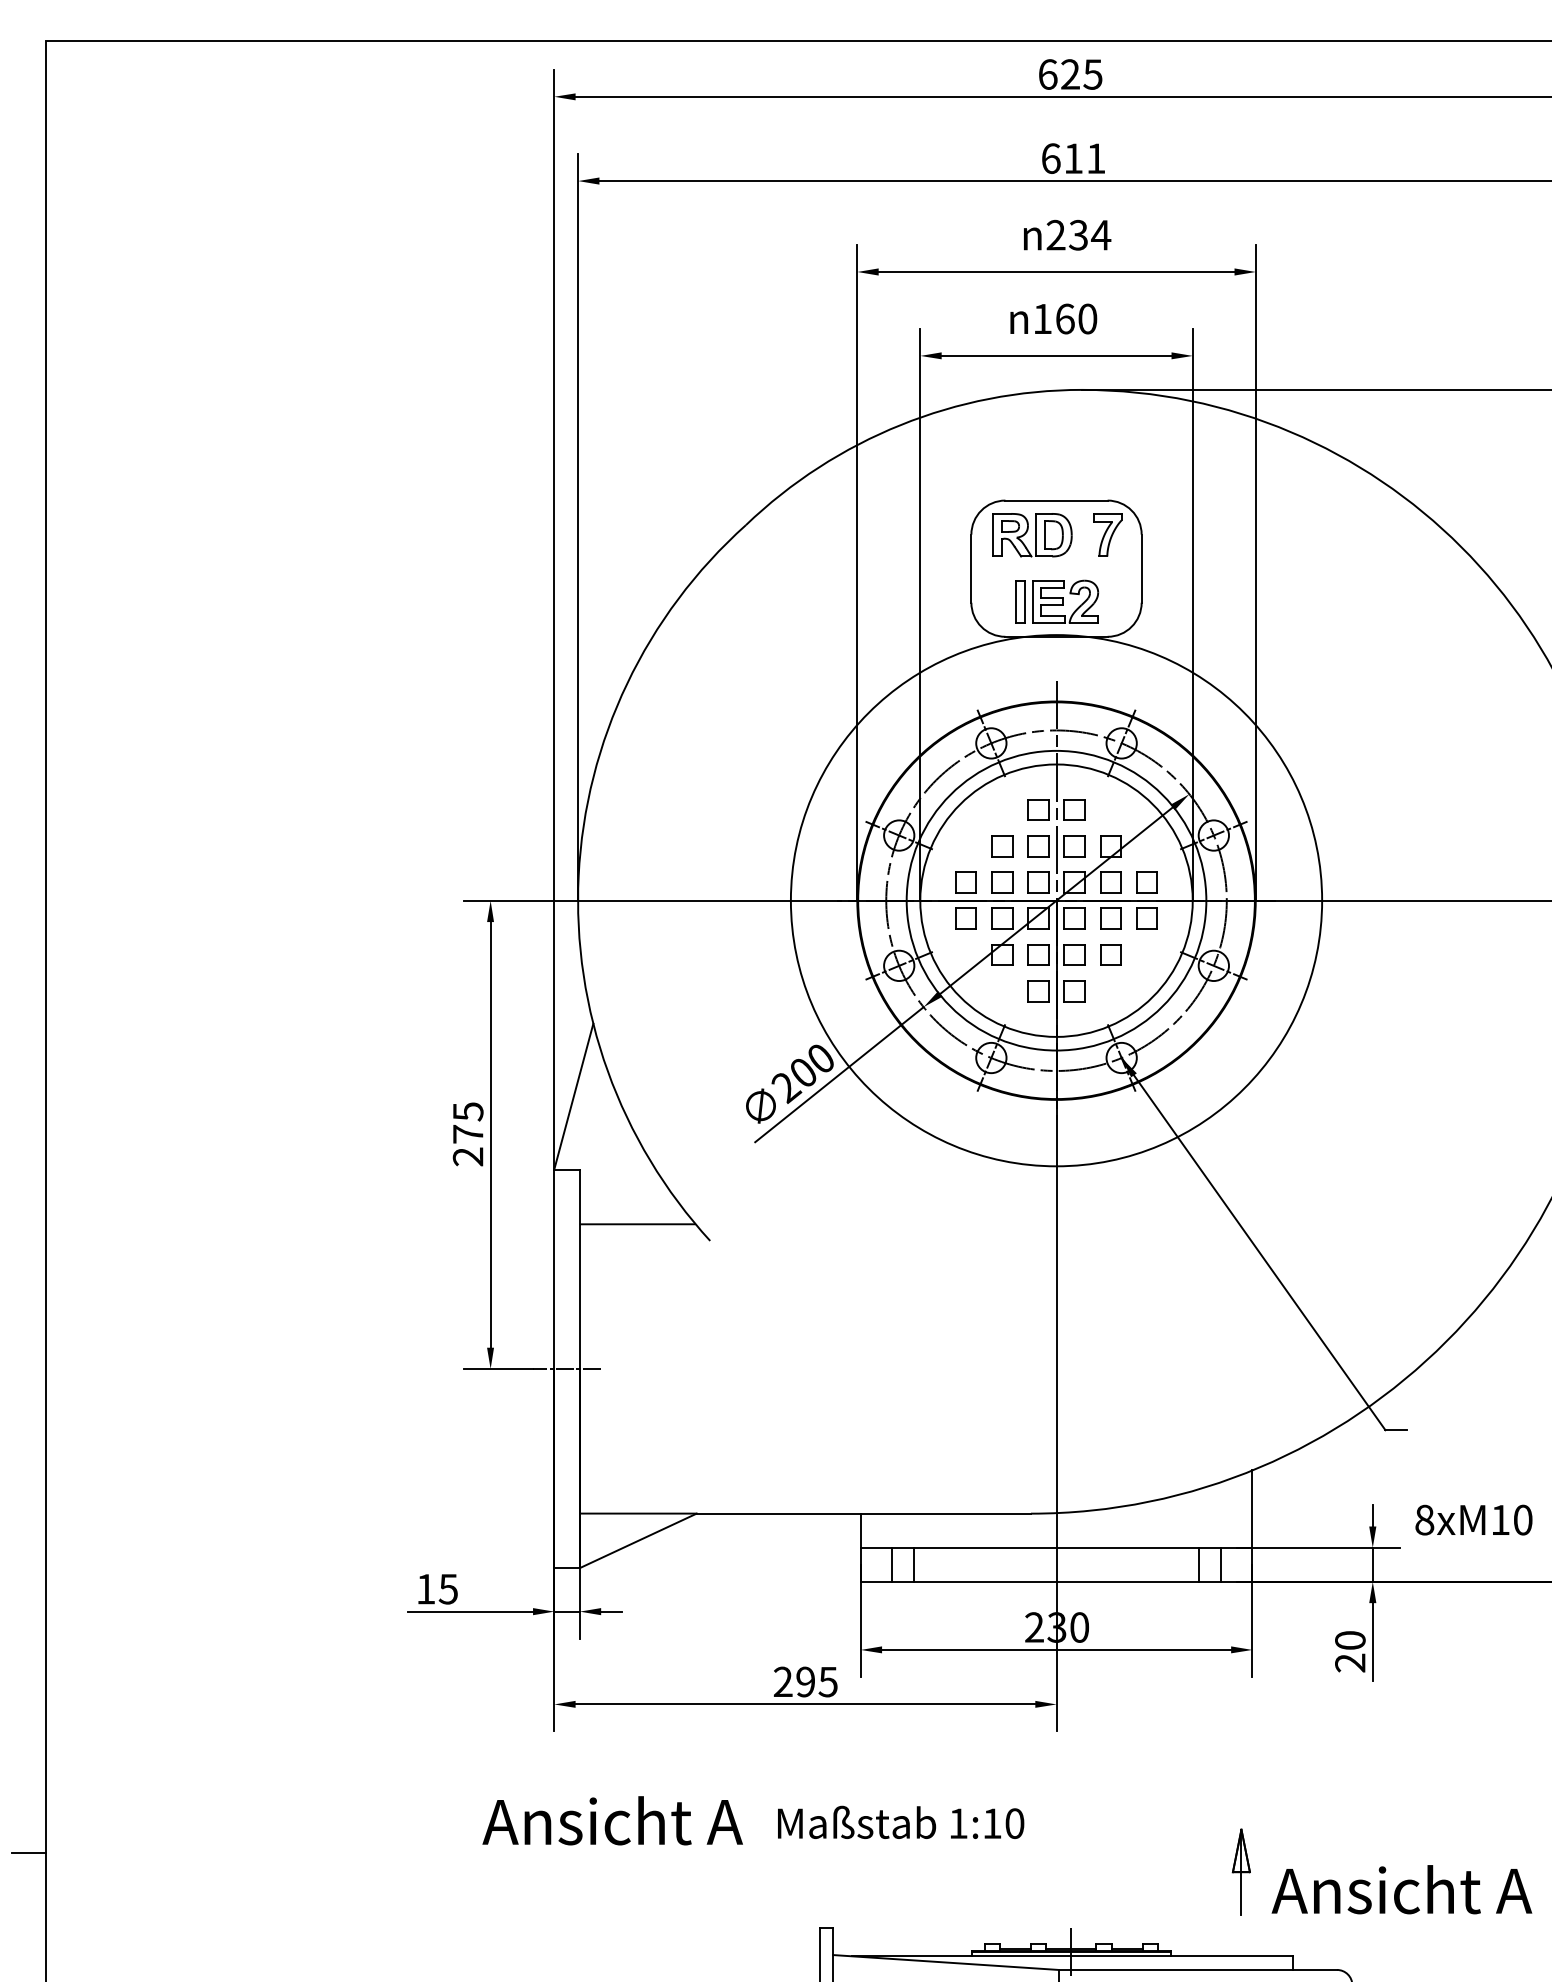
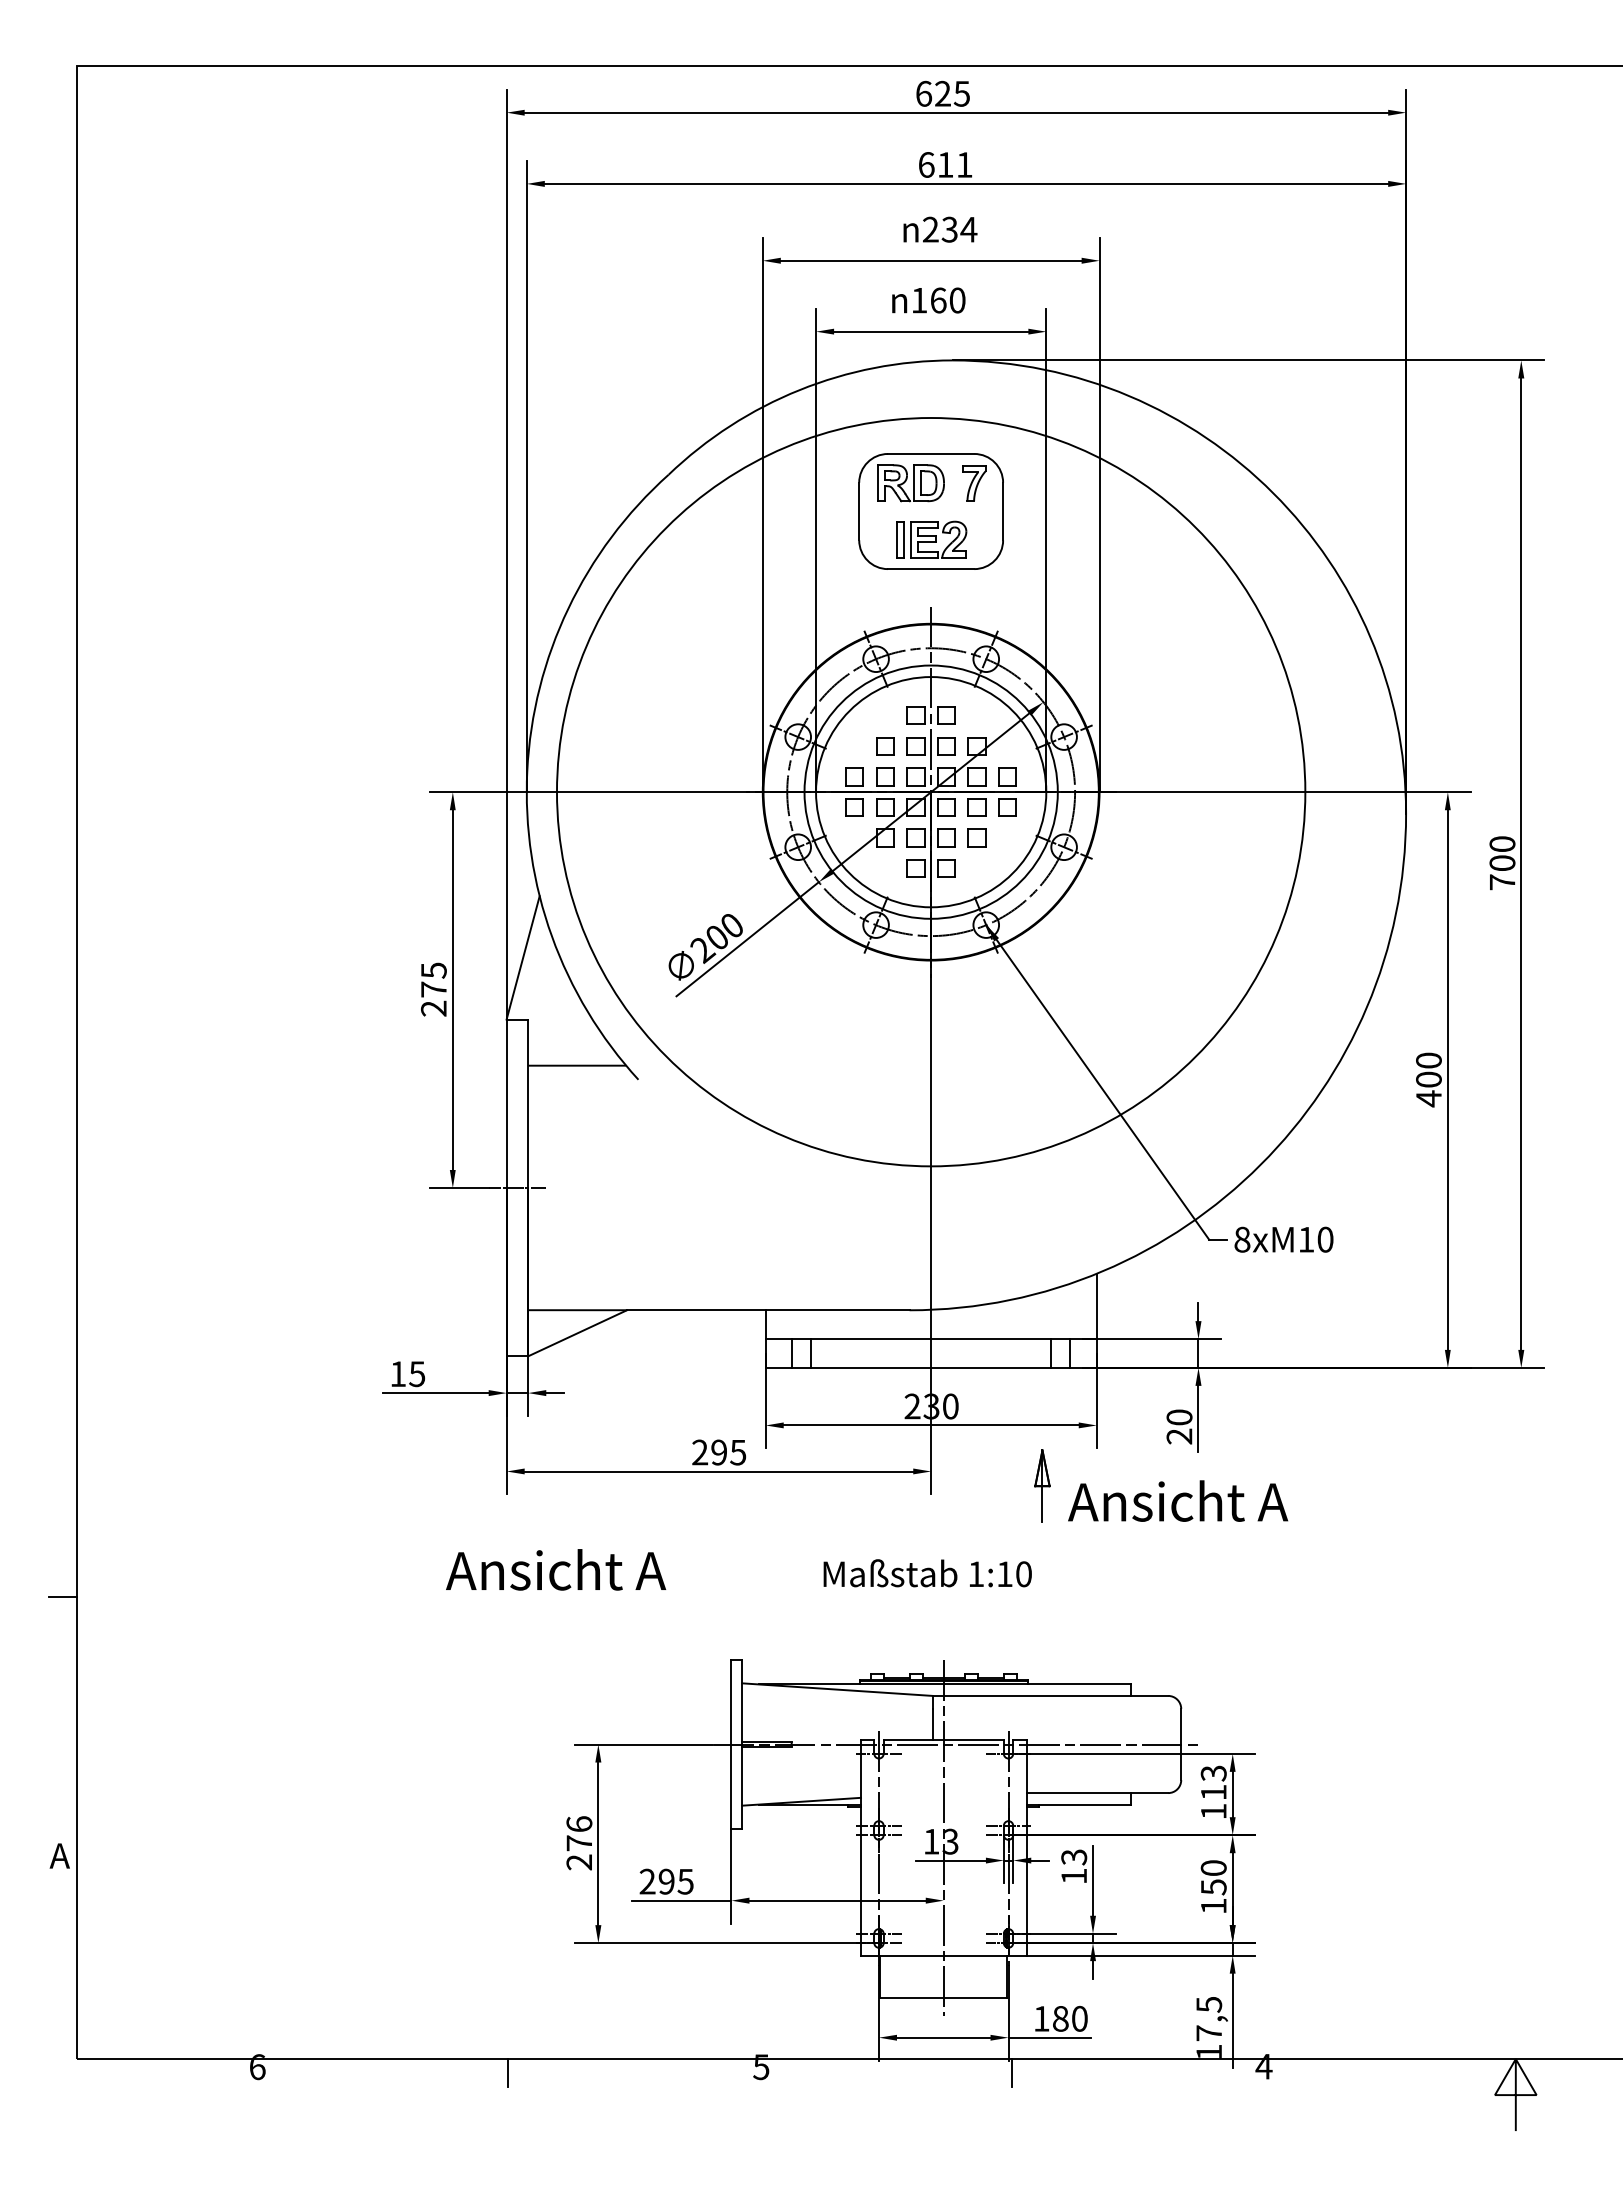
circle: (1055, 901) -> (930, 792), size x1.67
text: (1473, 1519) -> (1283, 1239), moved
text: (900, 1822) -> (927, 1573), moved
part: (1382, 1871) -> (1161, 1485), moved

